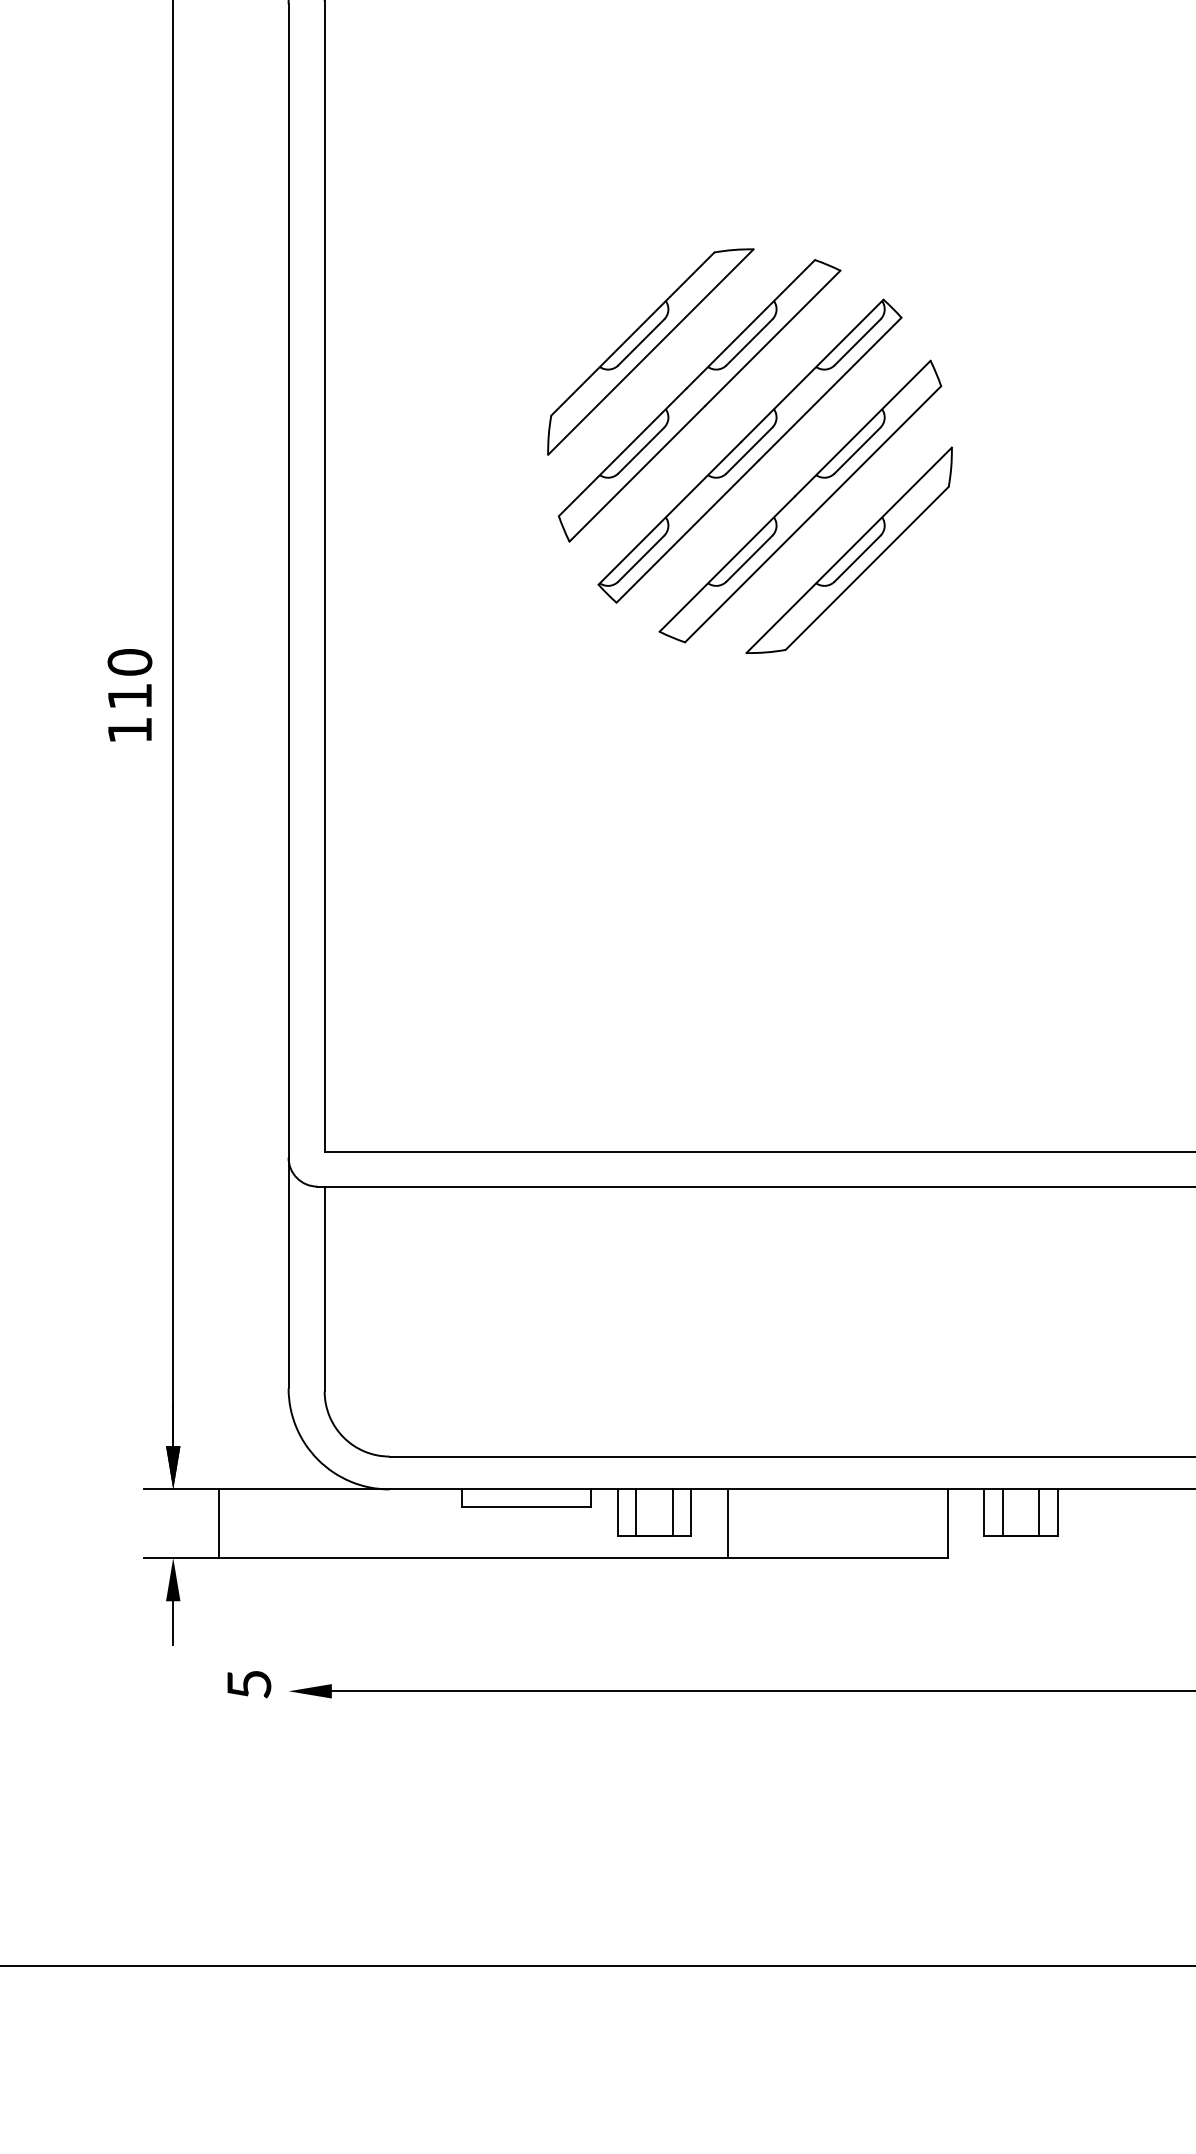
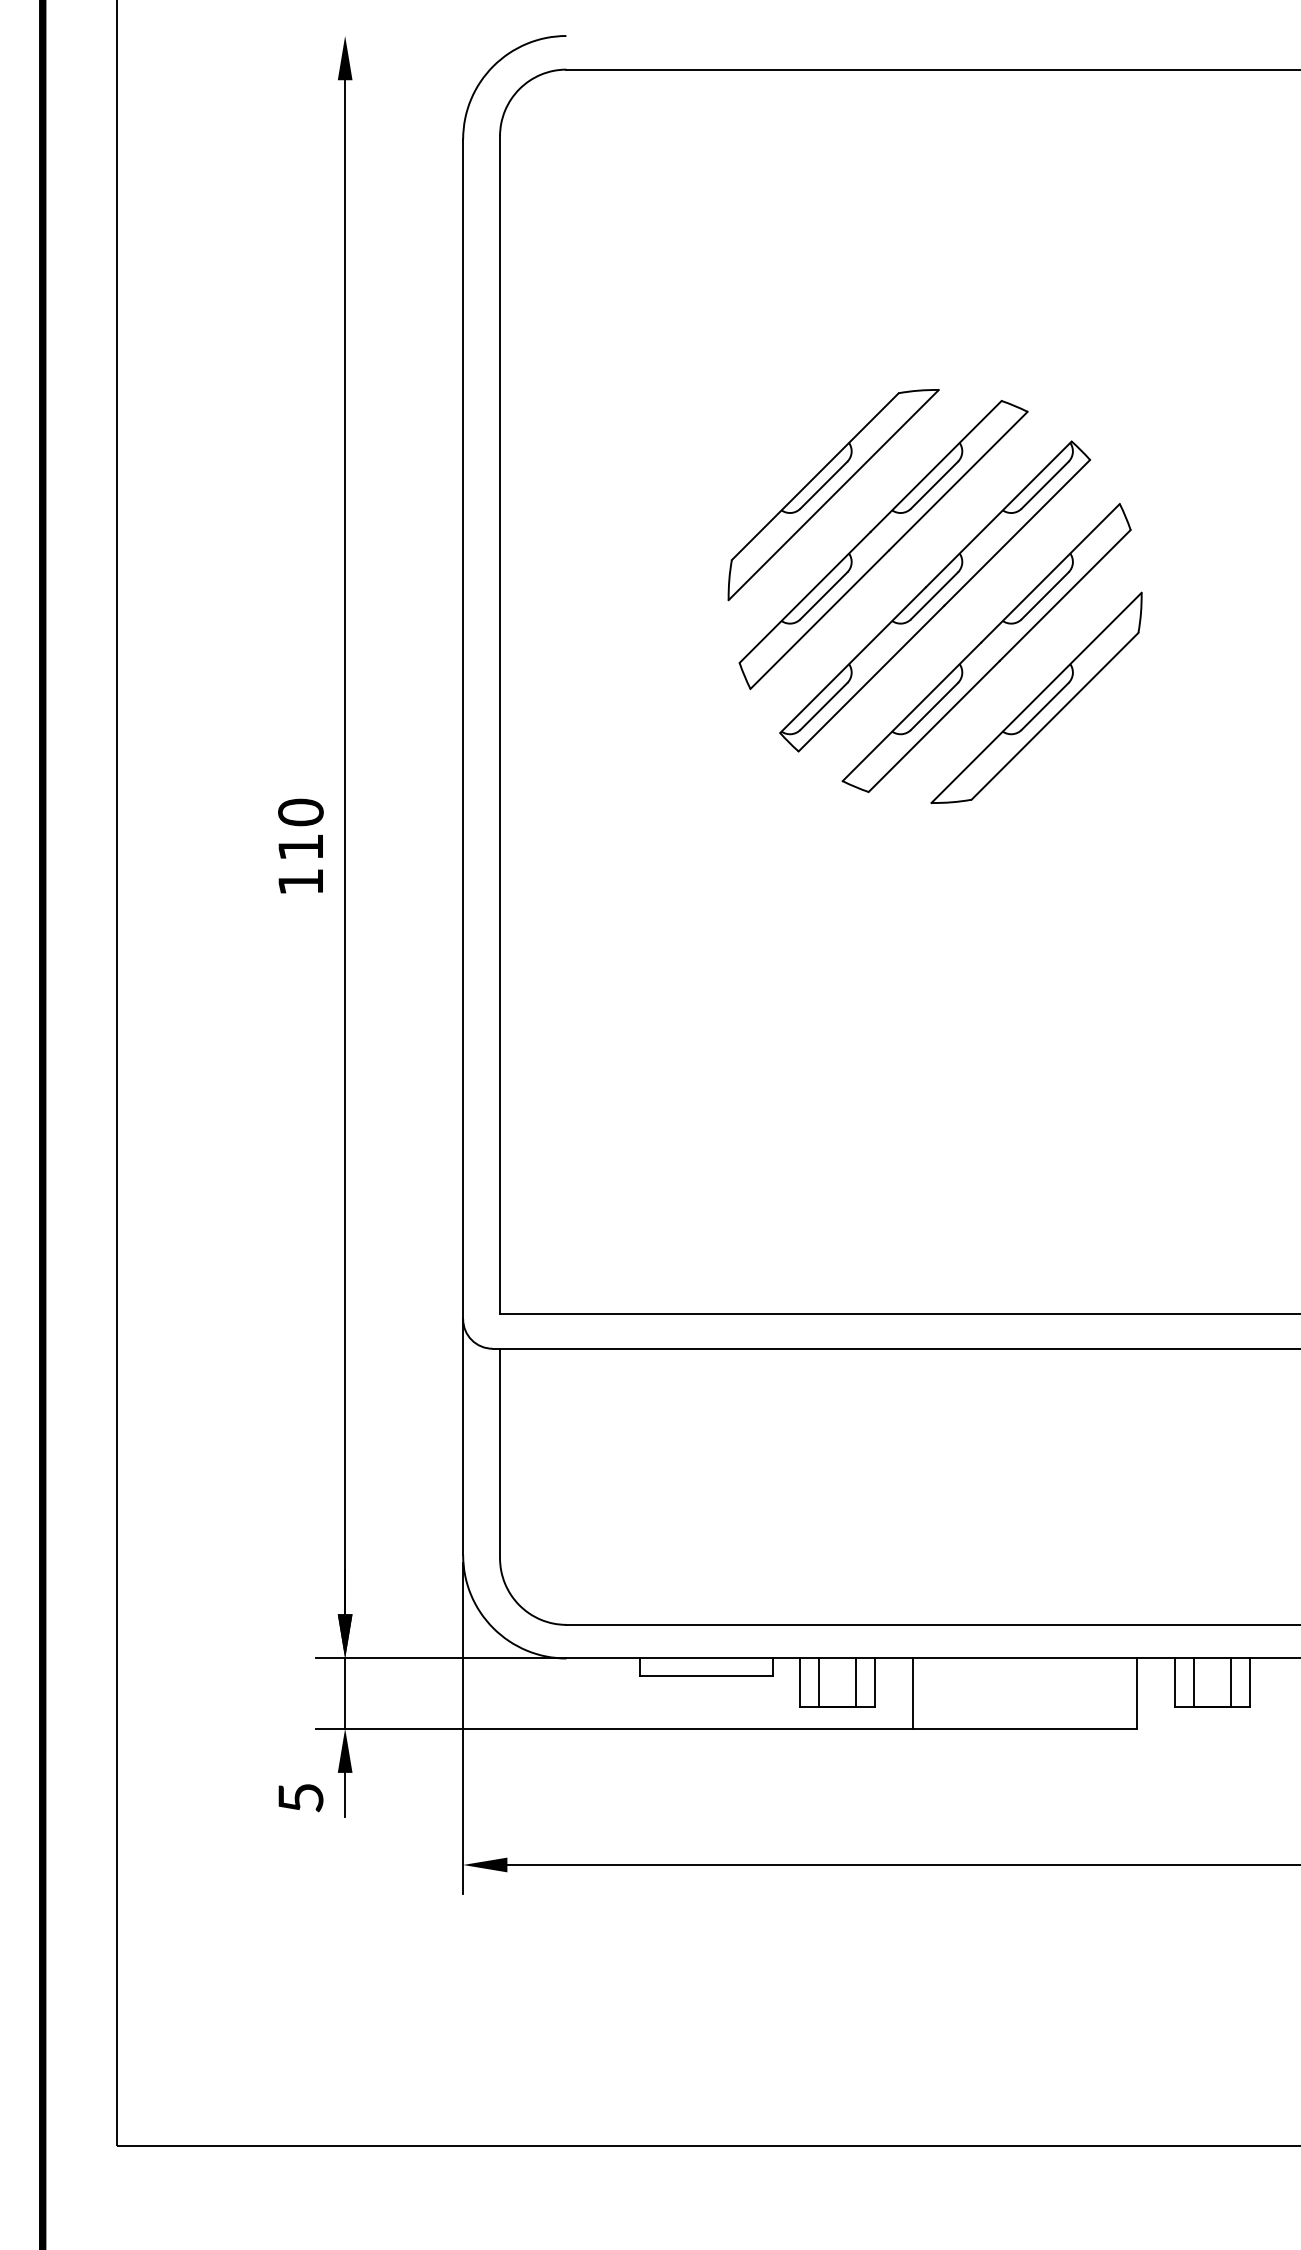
line: (219, 1523) -> (345, 1693), moved
line: (288, 1557) -> (463, 1728), added
text: (248, 1684) -> (300, 1798), moved

